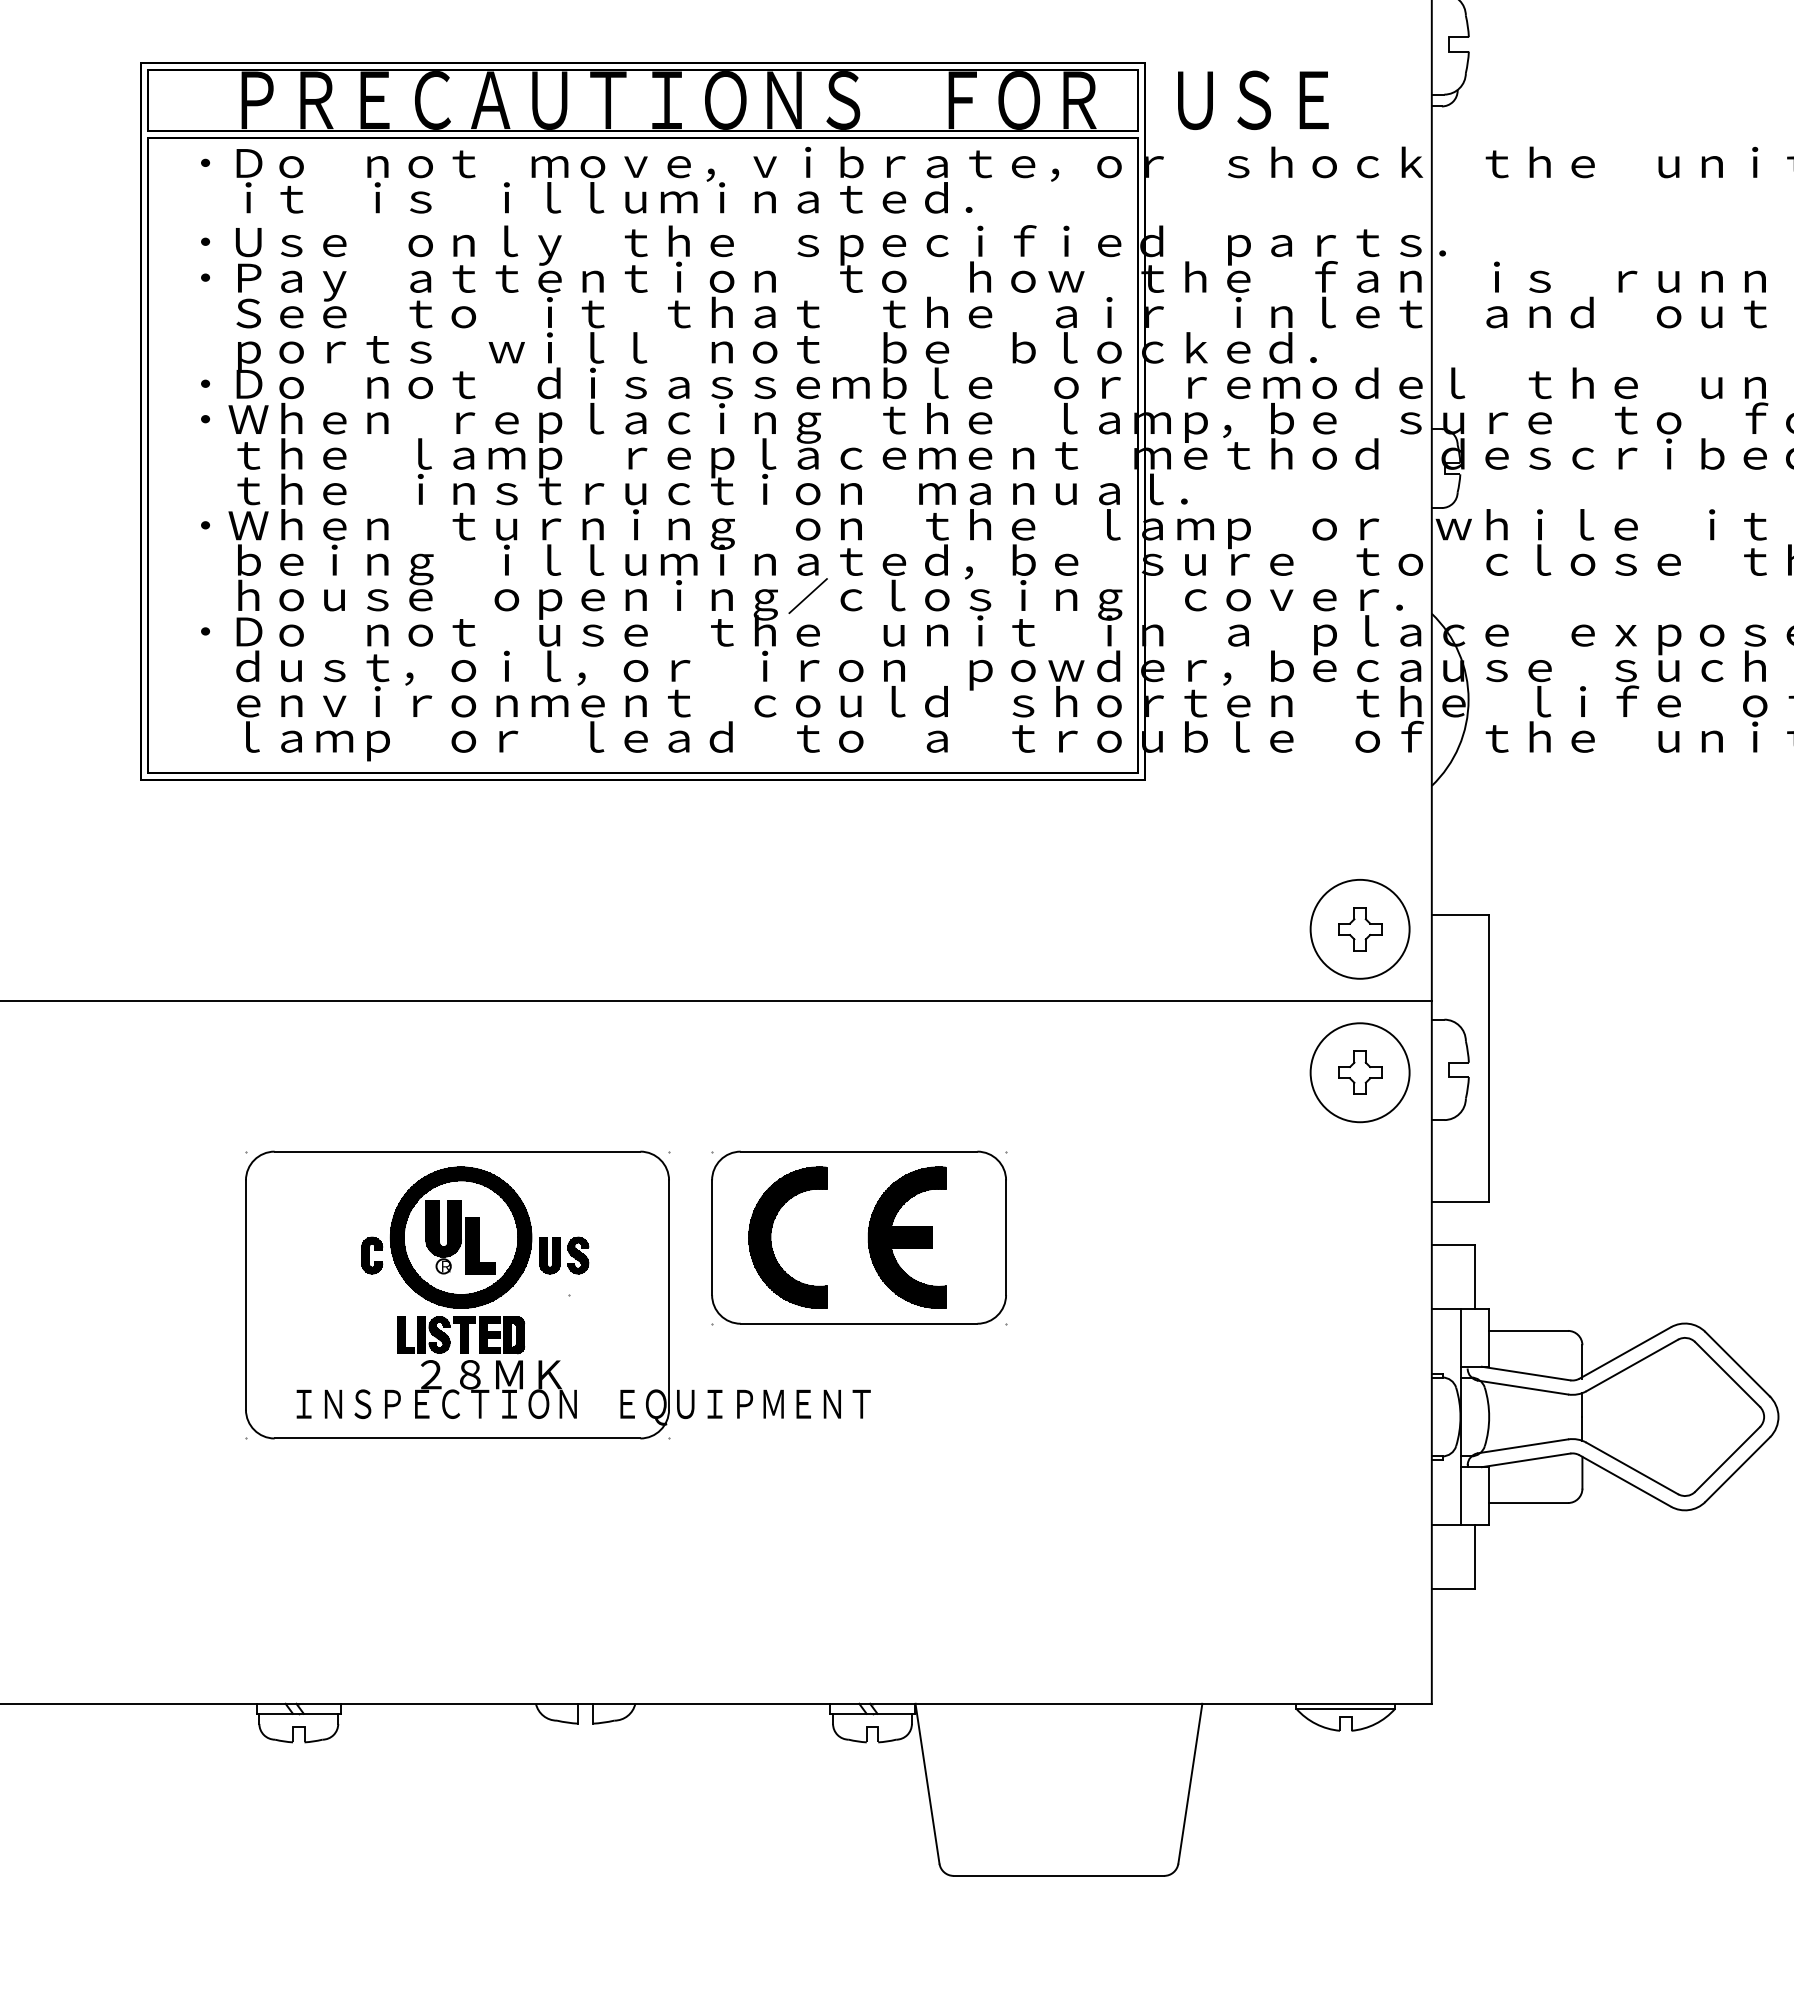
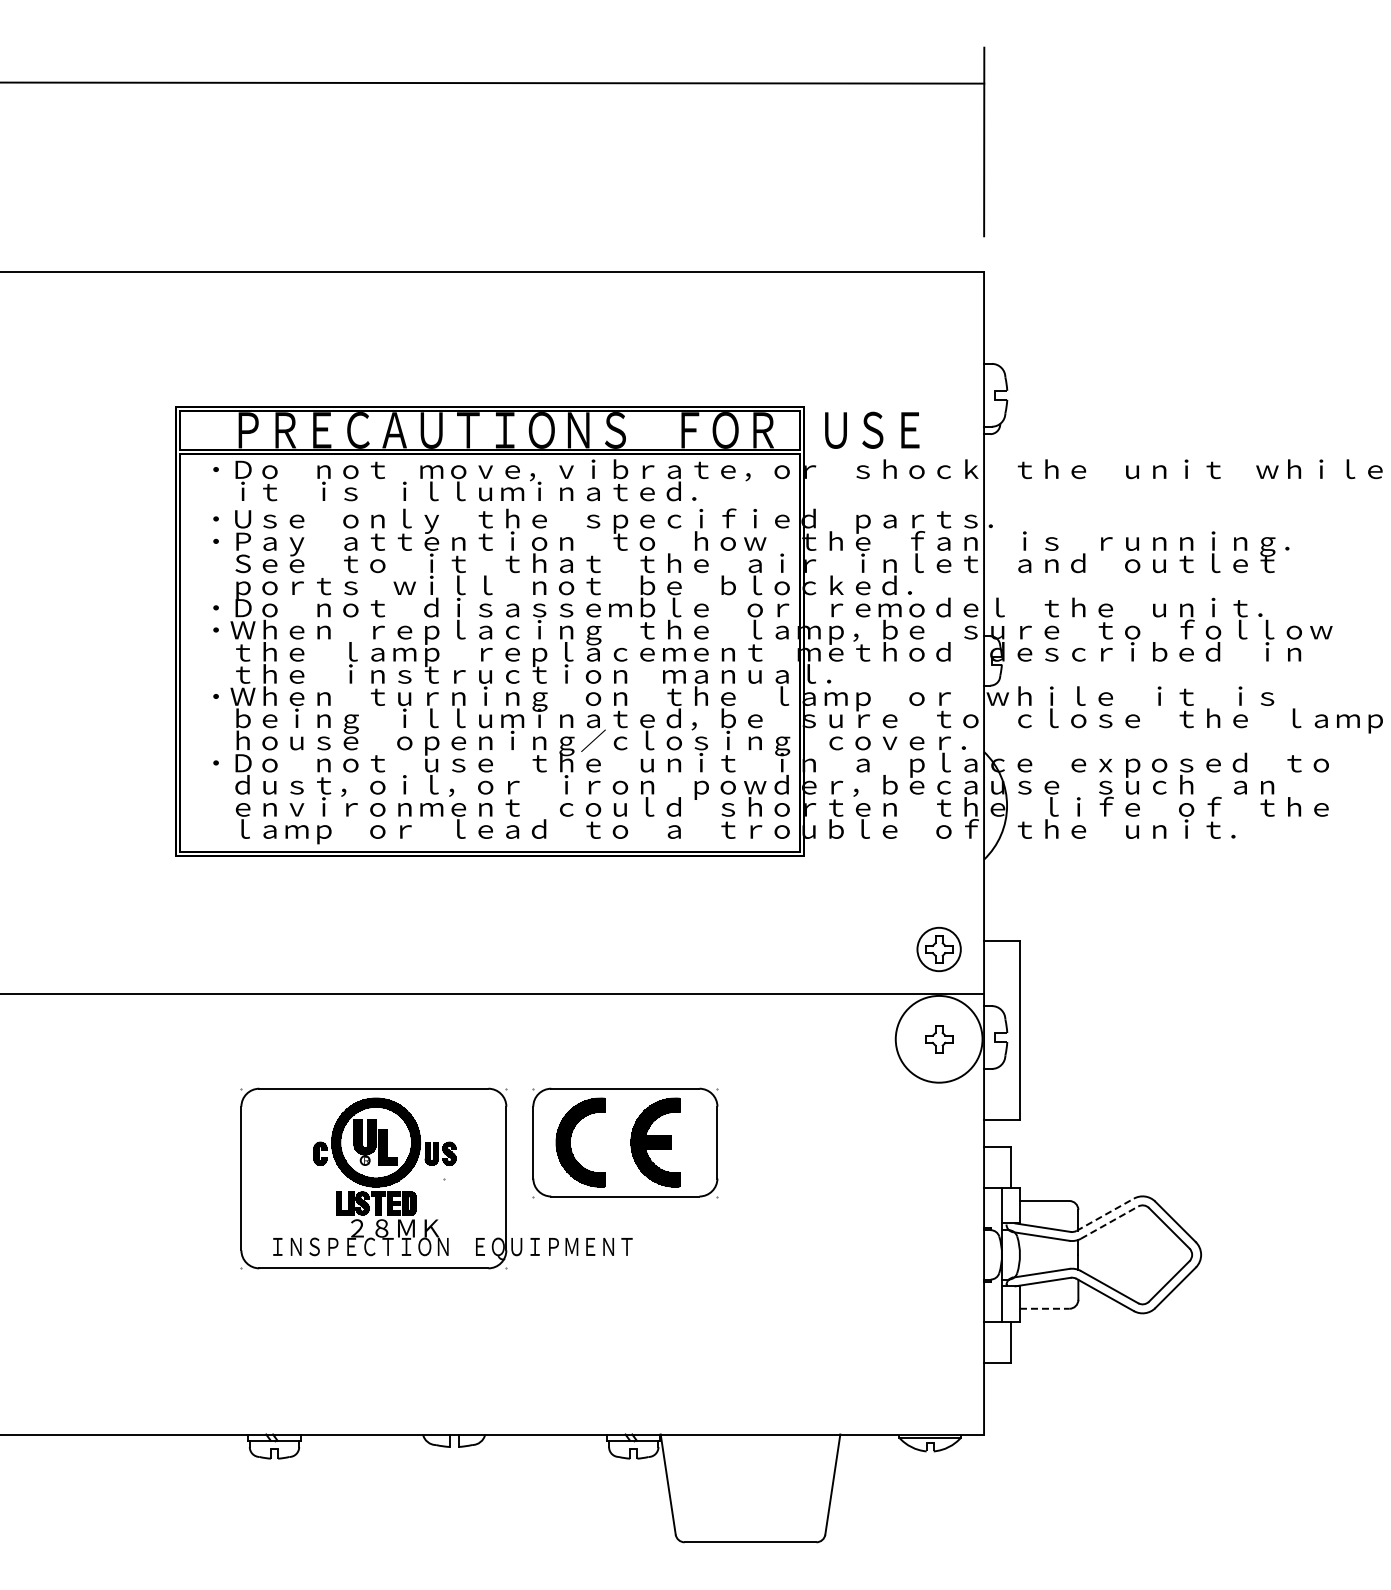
circle: (1360, 929) -> (939, 949), size x0.7
circle: (1360, 1073) -> (939, 1039), size x1.4
line: (1625, 1352) -> (1105, 1214), solid -> dashed
line: (1632, 1365) -> (1109, 1222), solid -> dashed
line: (1528, 1502) -> (1044, 1308), solid -> dashed

